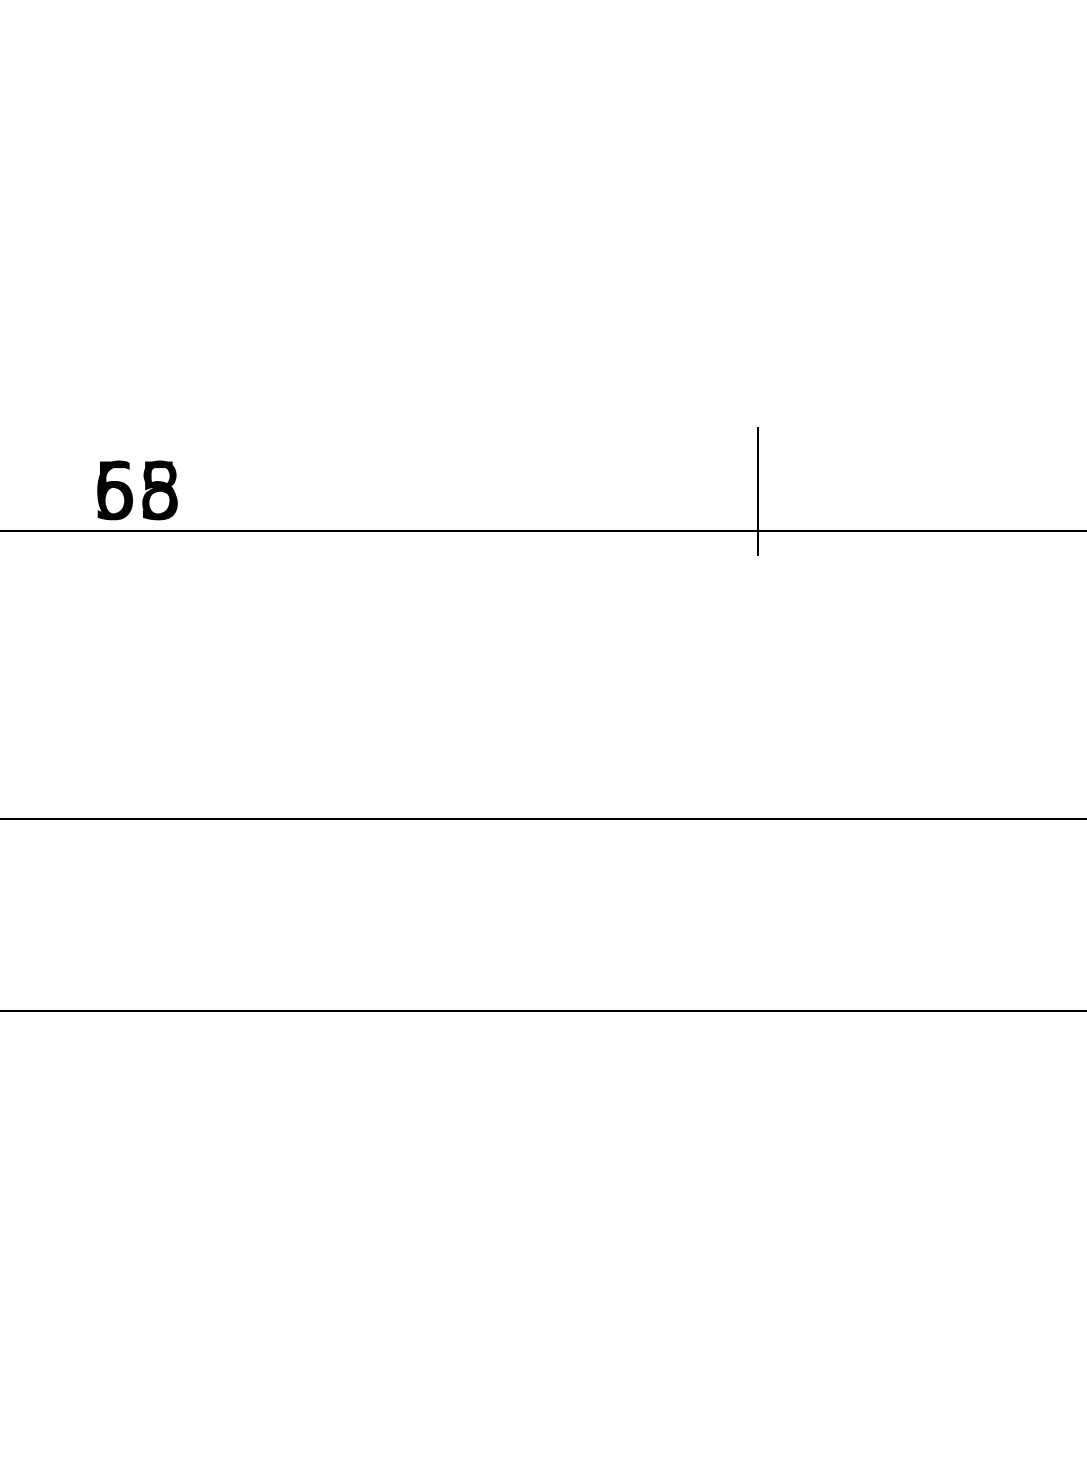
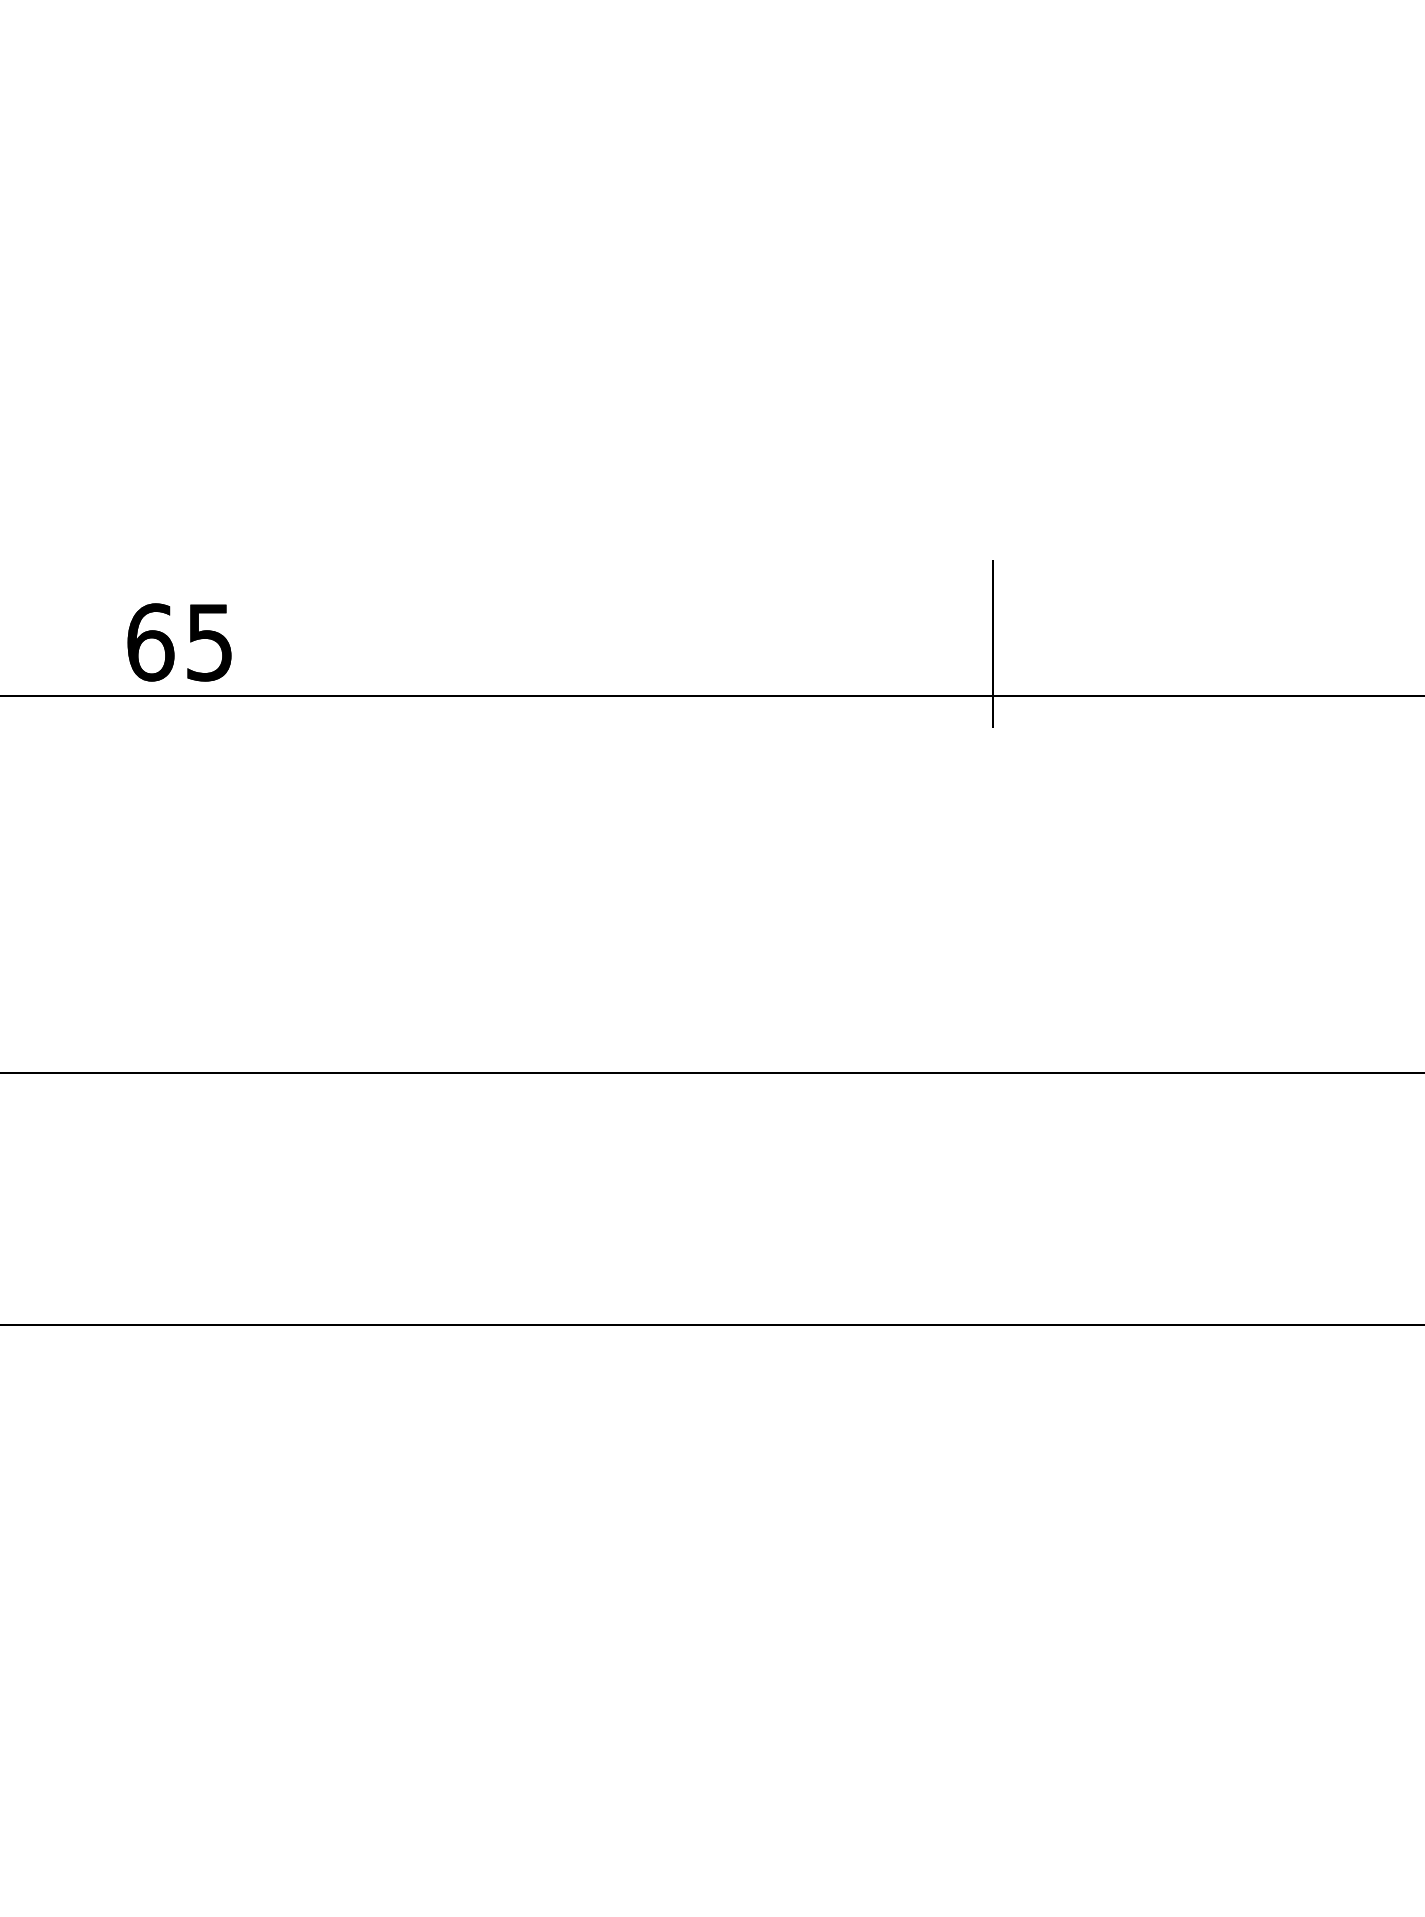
text: (137, 490) -> (180, 642), 58 -> 65

